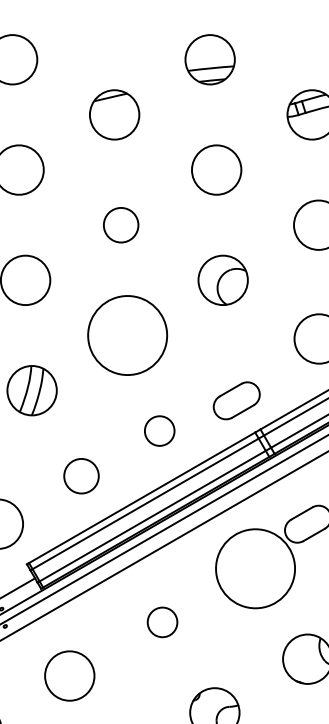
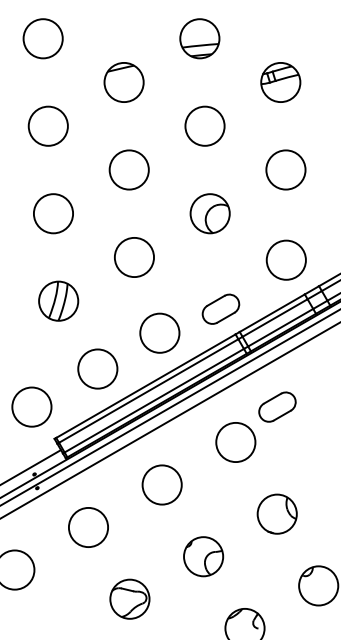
circle: (120, 224) -> (128, 169), size x1.43
circle: (127, 335) -> (134, 257), size x0.62
circle: (159, 430) -> (159, 332), size x1.67
circle: (81, 475) -> (97, 368), size x1.43
circle: (255, 568) -> (235, 442), size x0.62
circle: (161, 621) -> (161, 484), size x1.67

